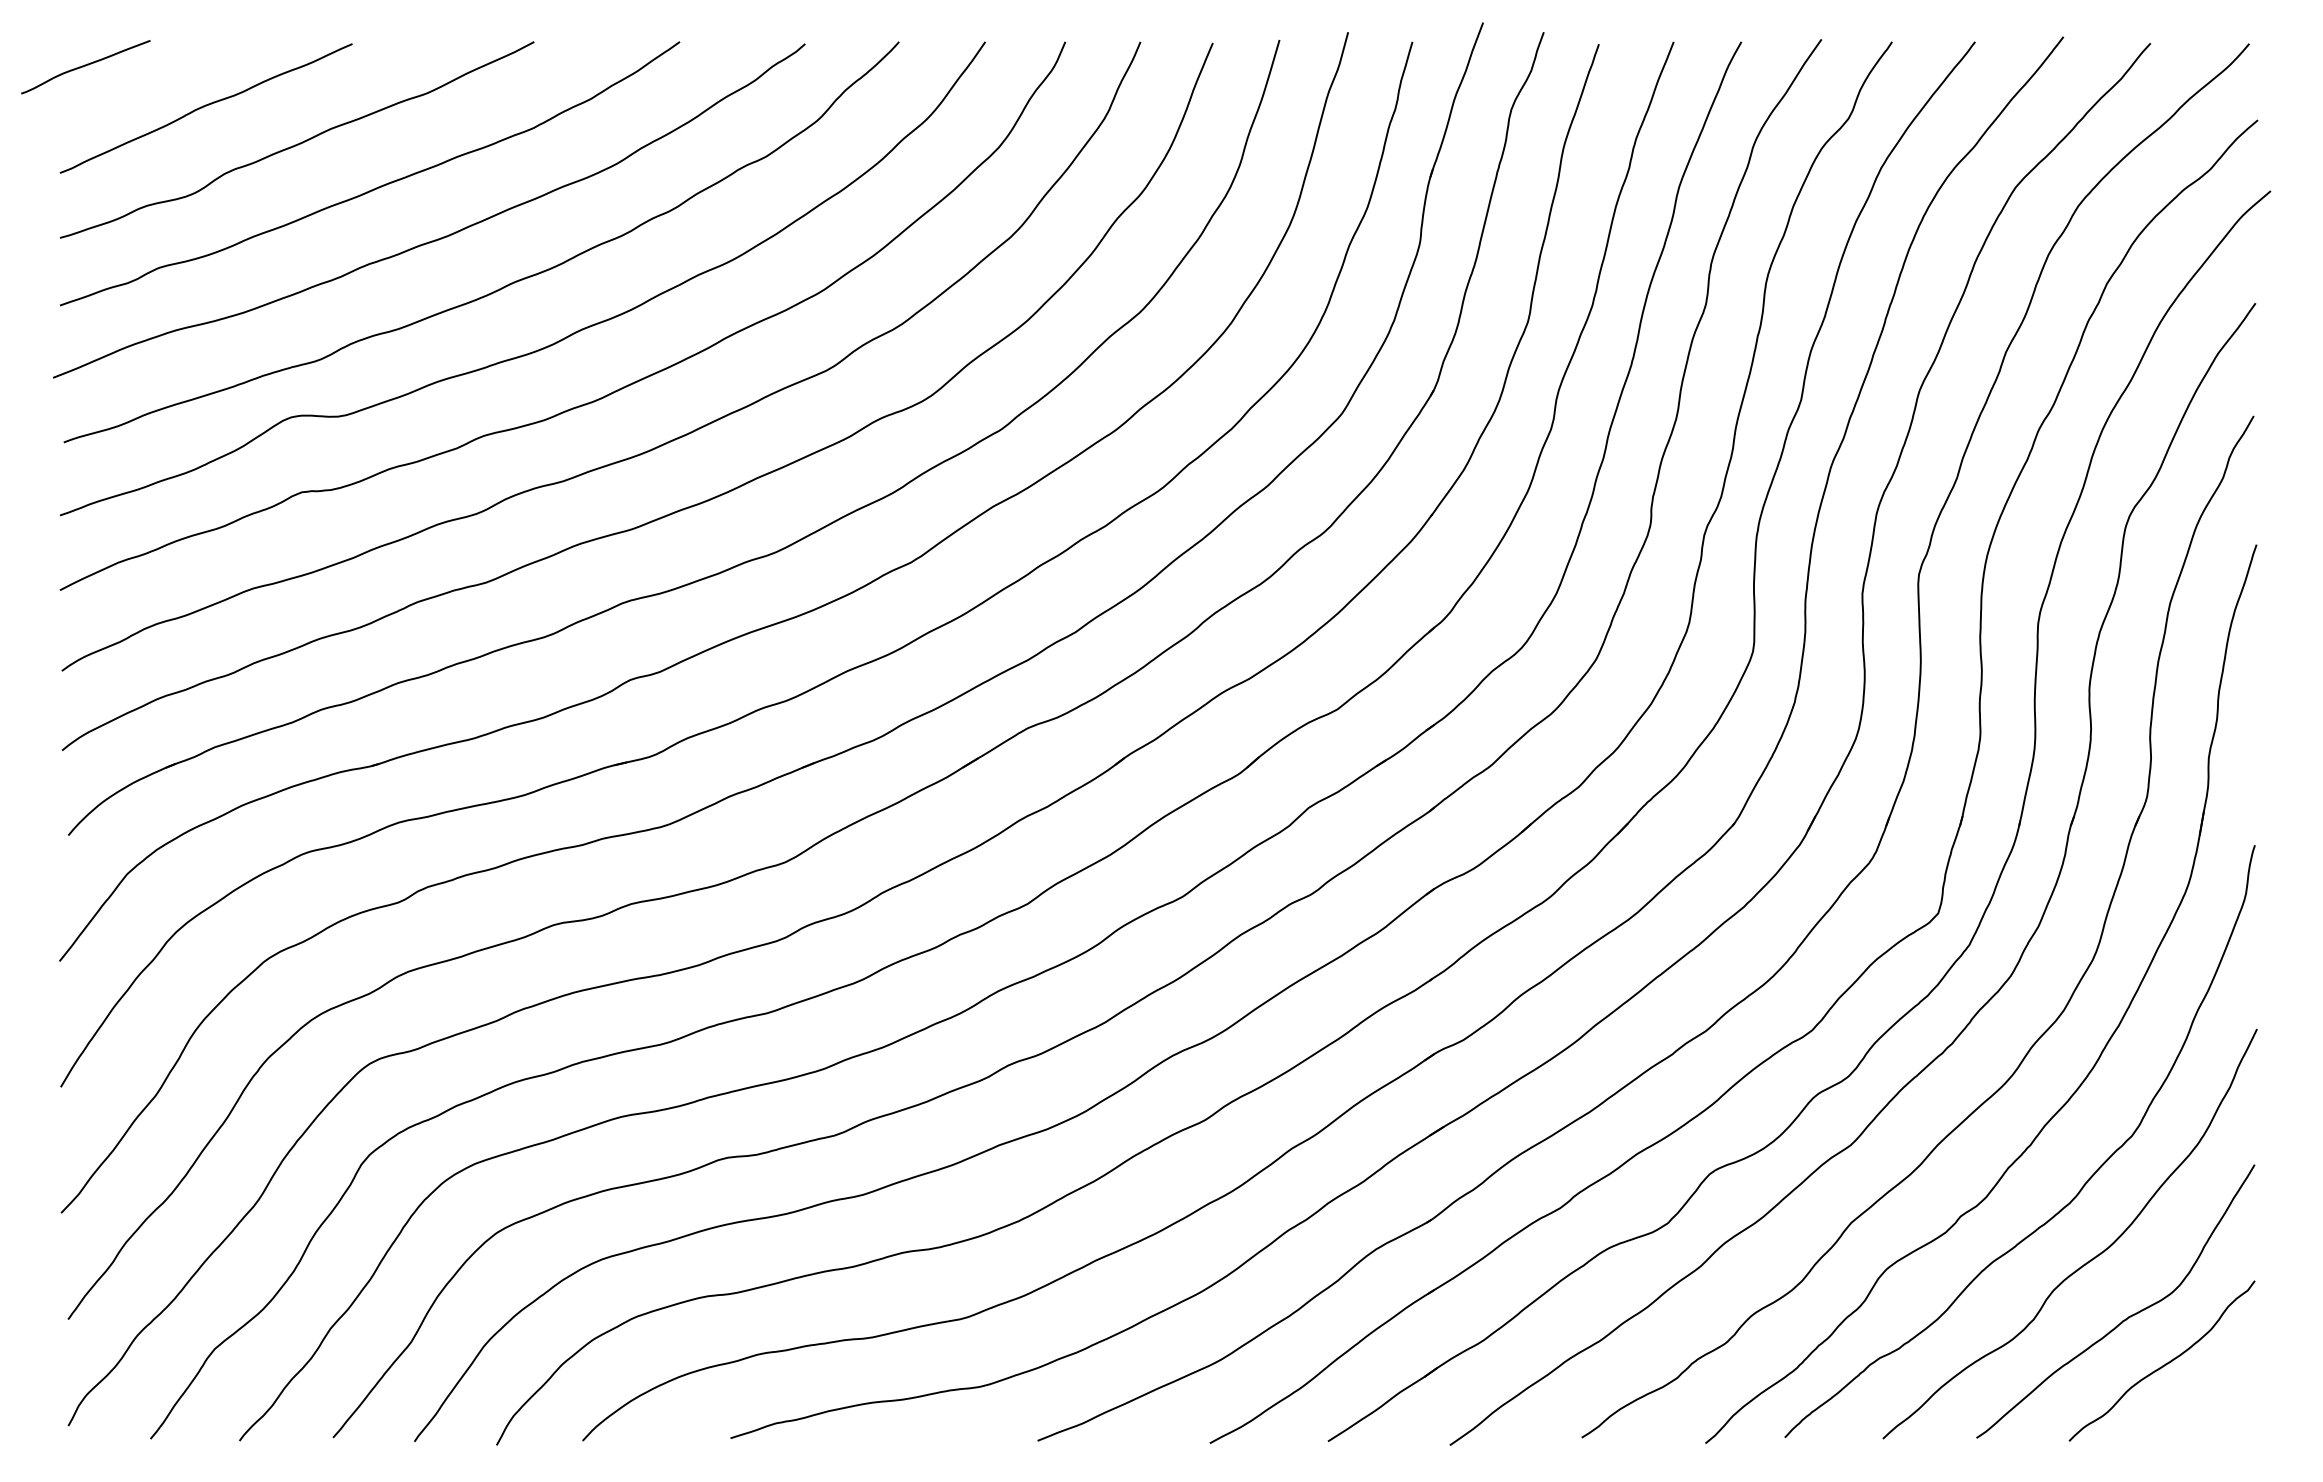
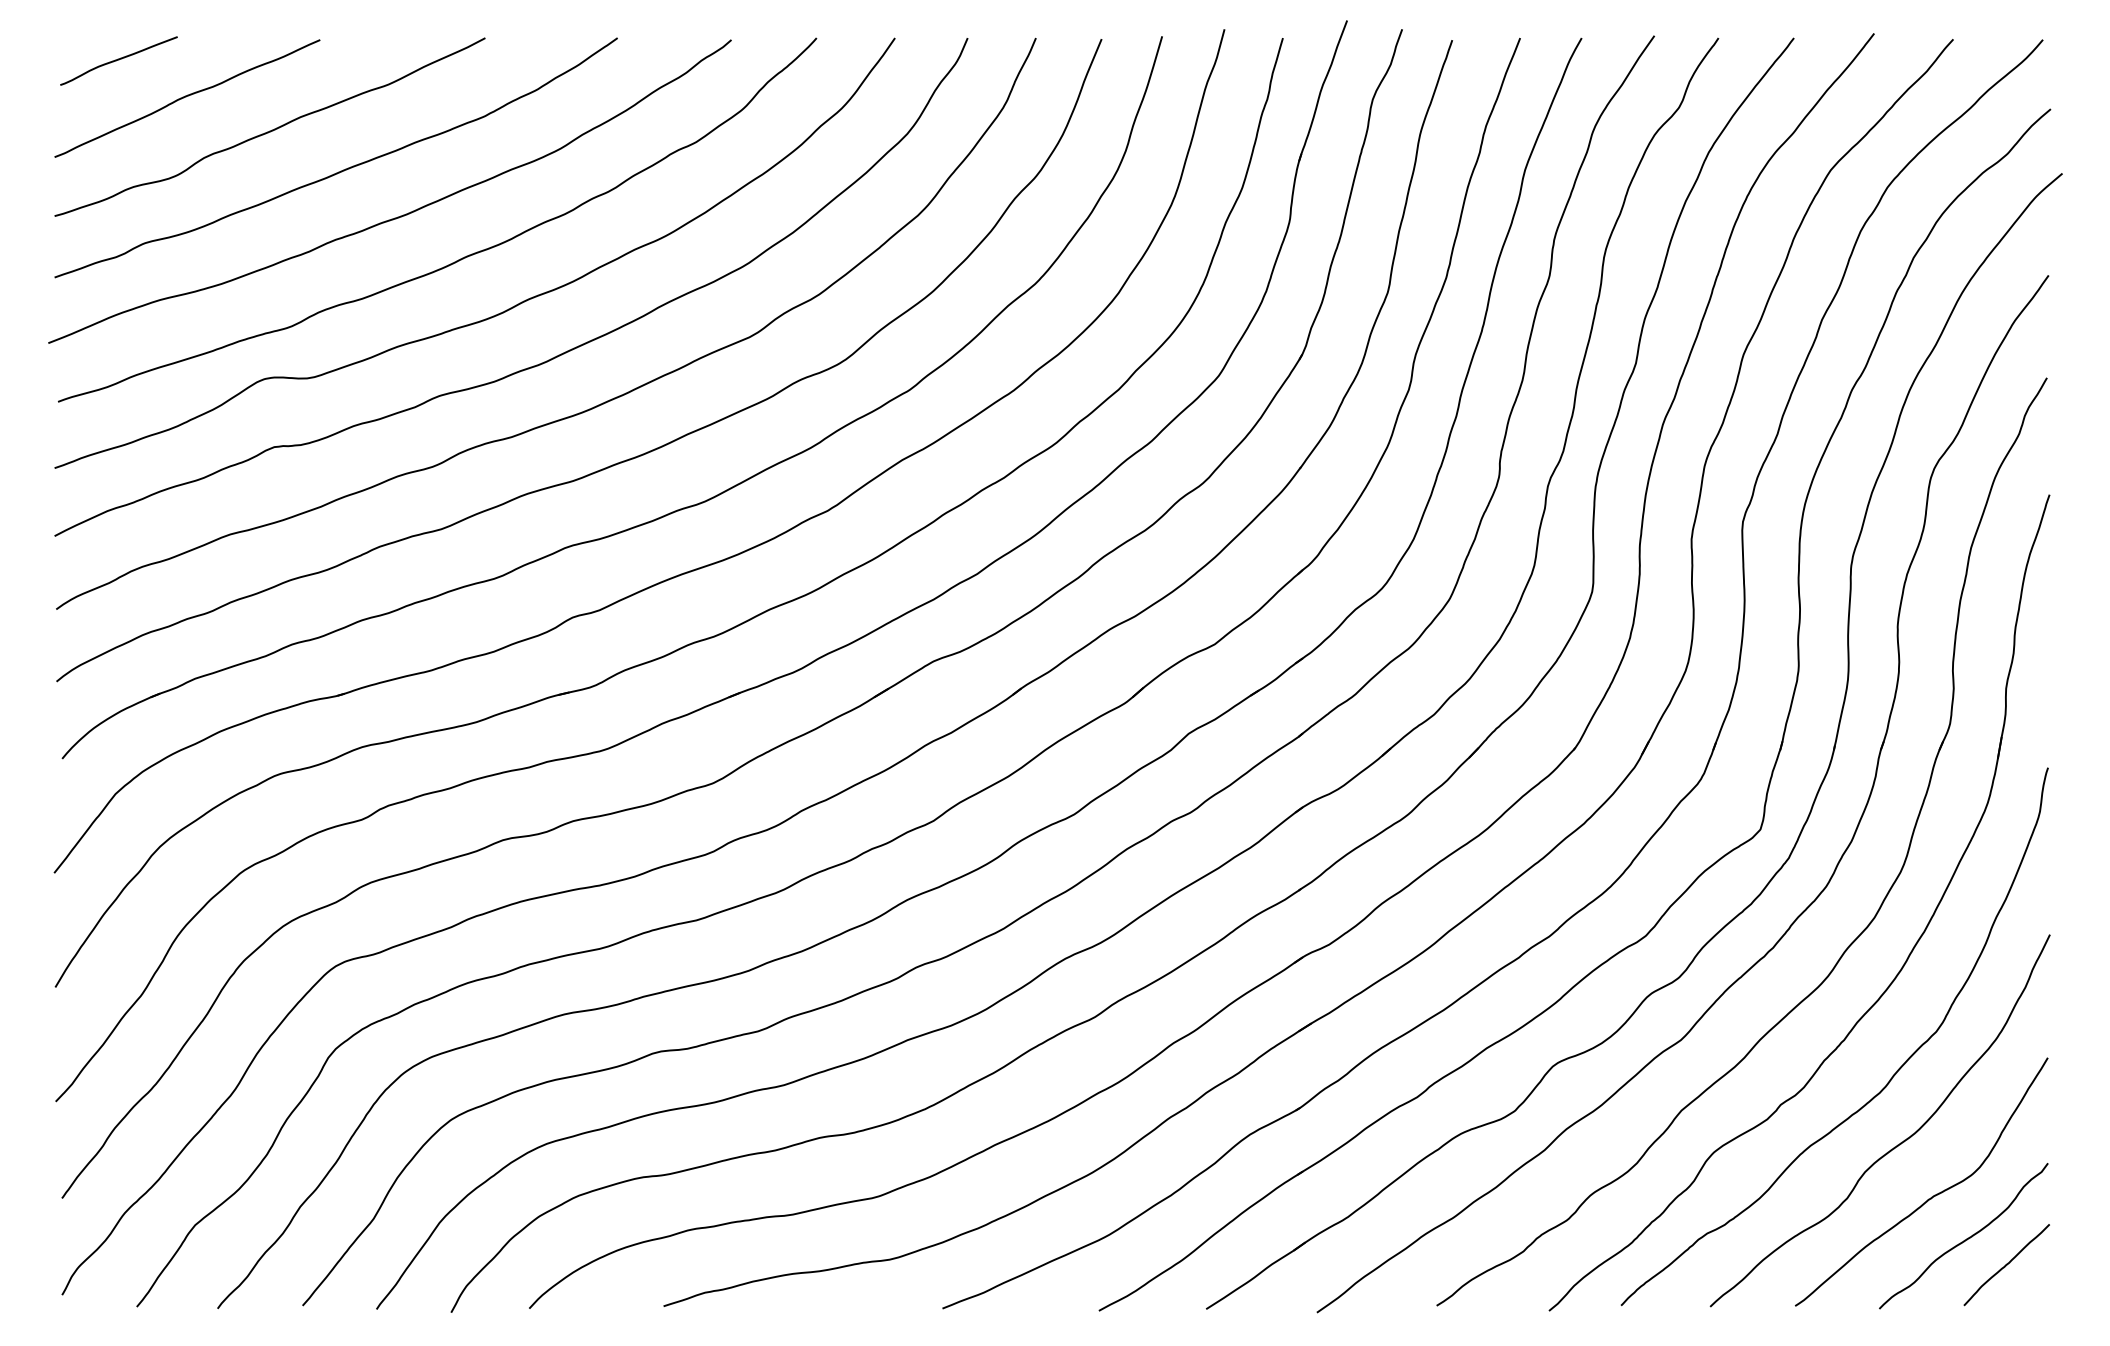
curve: (85, 66) -> (118, 60), moved
curve: (2209, 1392) -> (2006, 1264), added

